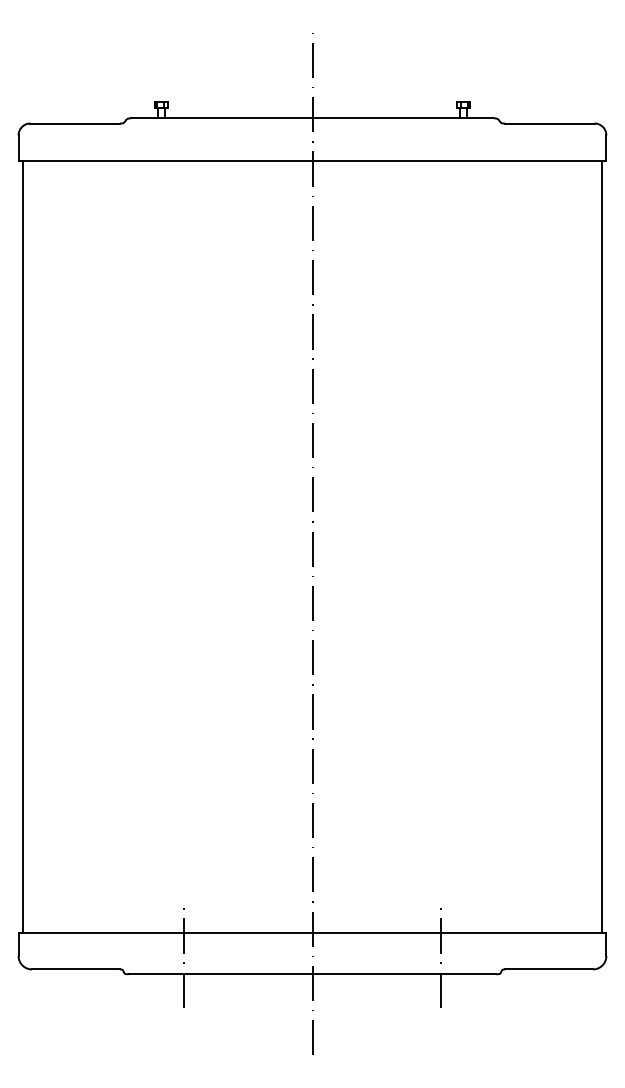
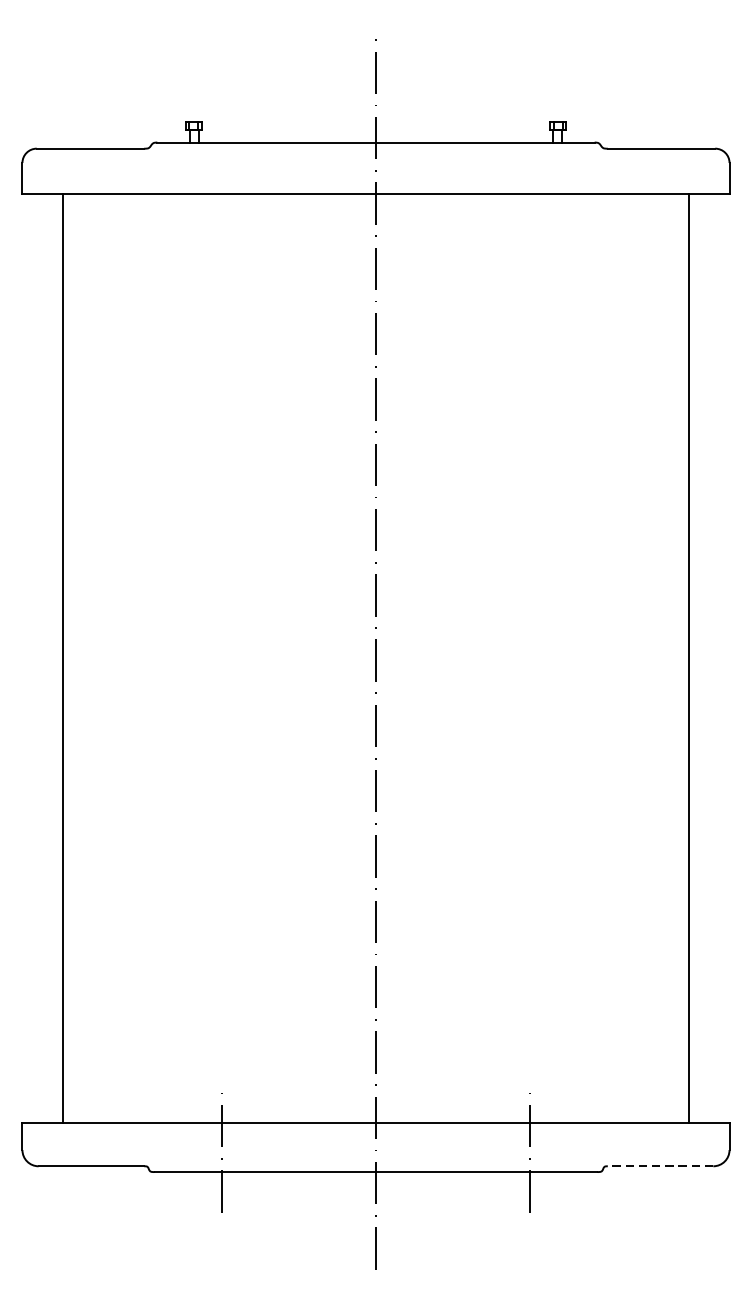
line: (22, 547) -> (63, 658), moved
line: (602, 547) -> (688, 658), moved
line: (549, 969) -> (661, 1166), solid -> dashed

